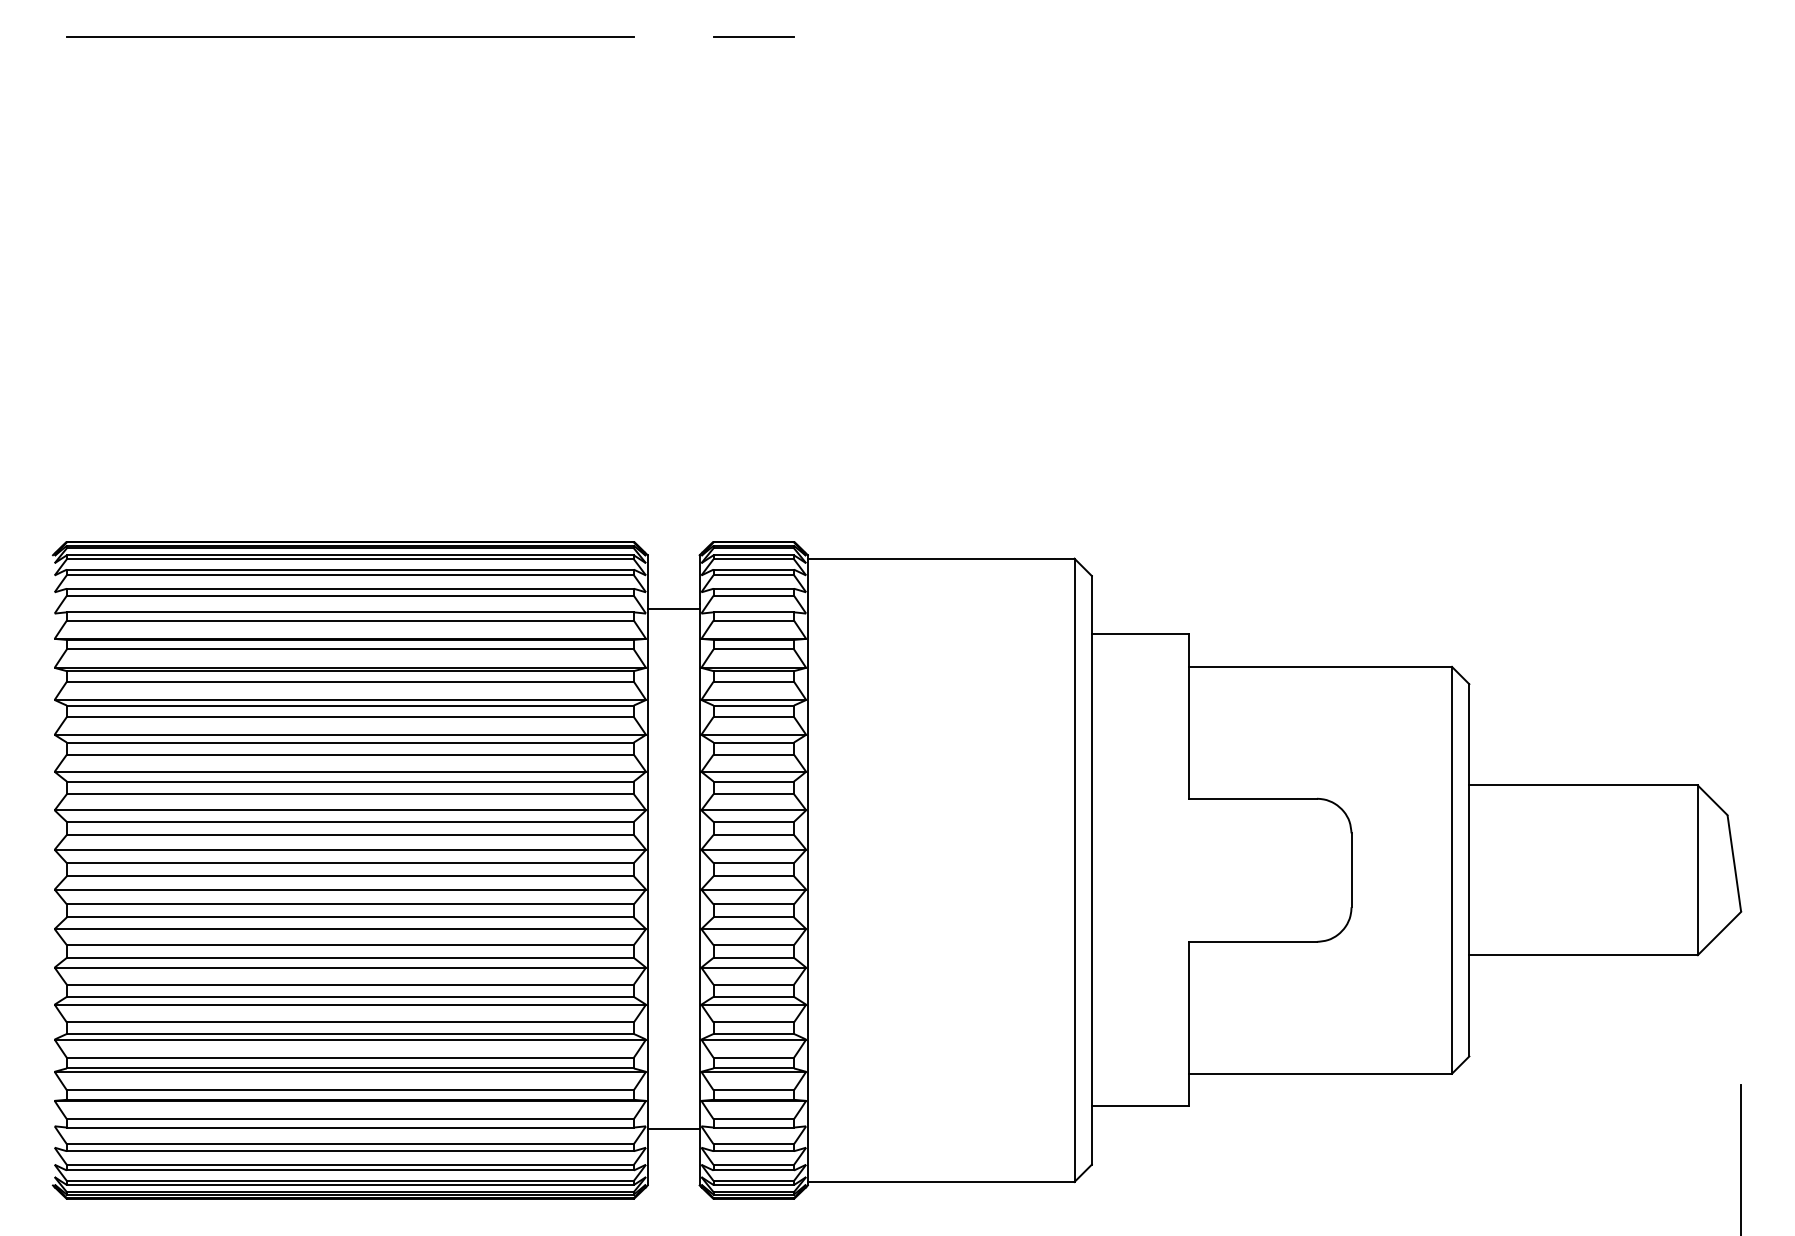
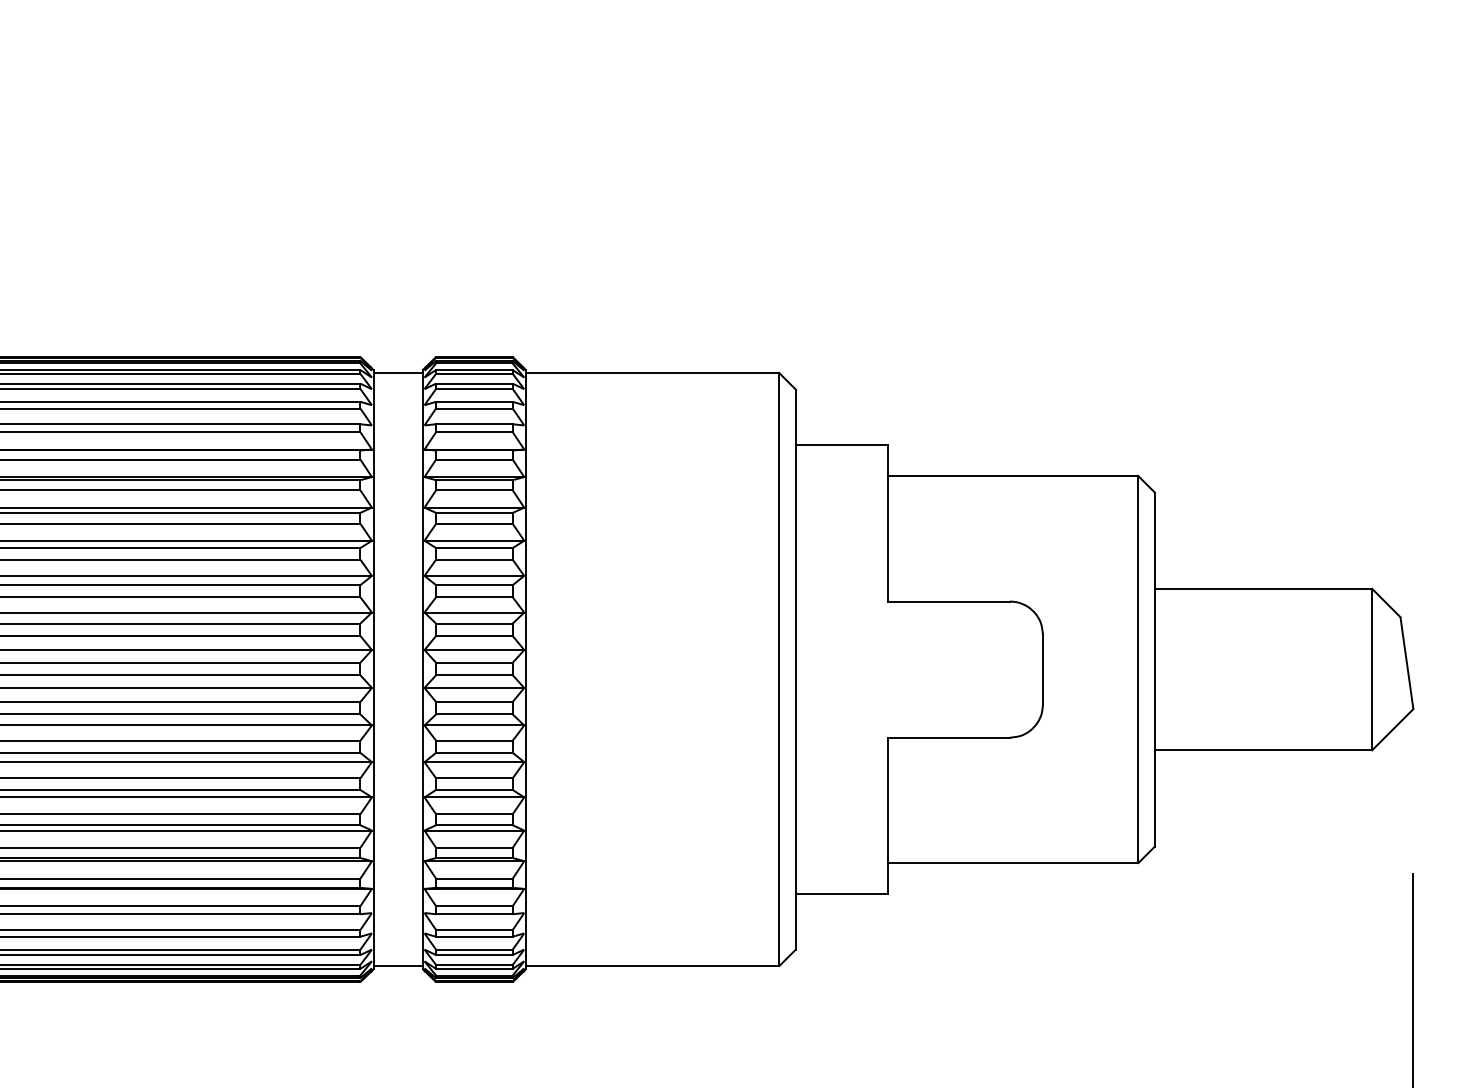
line: (673, 608) -> (398, 373), moved
line: (673, 1129) -> (398, 966), moved

